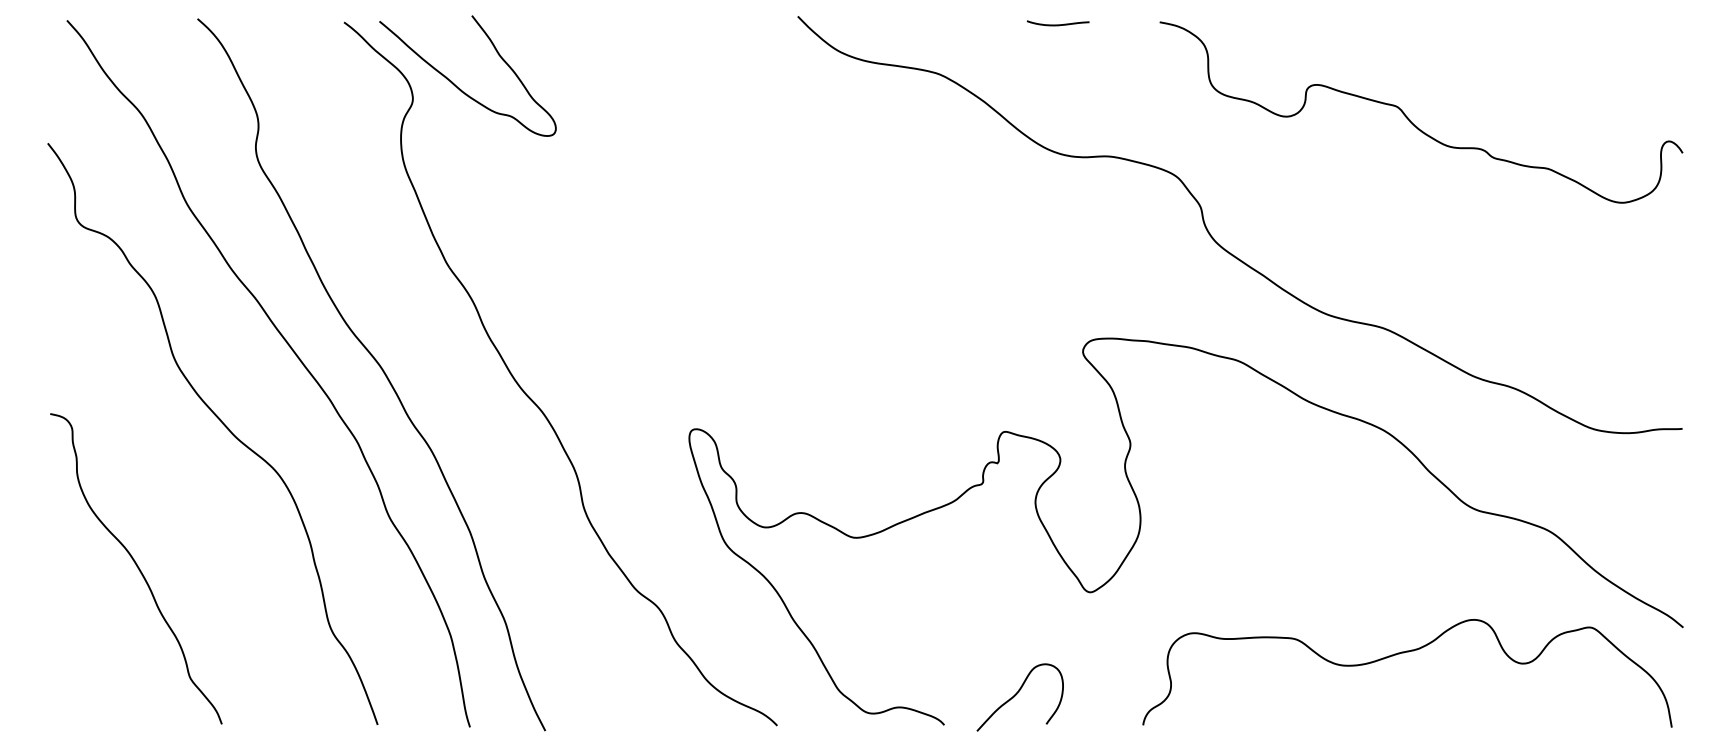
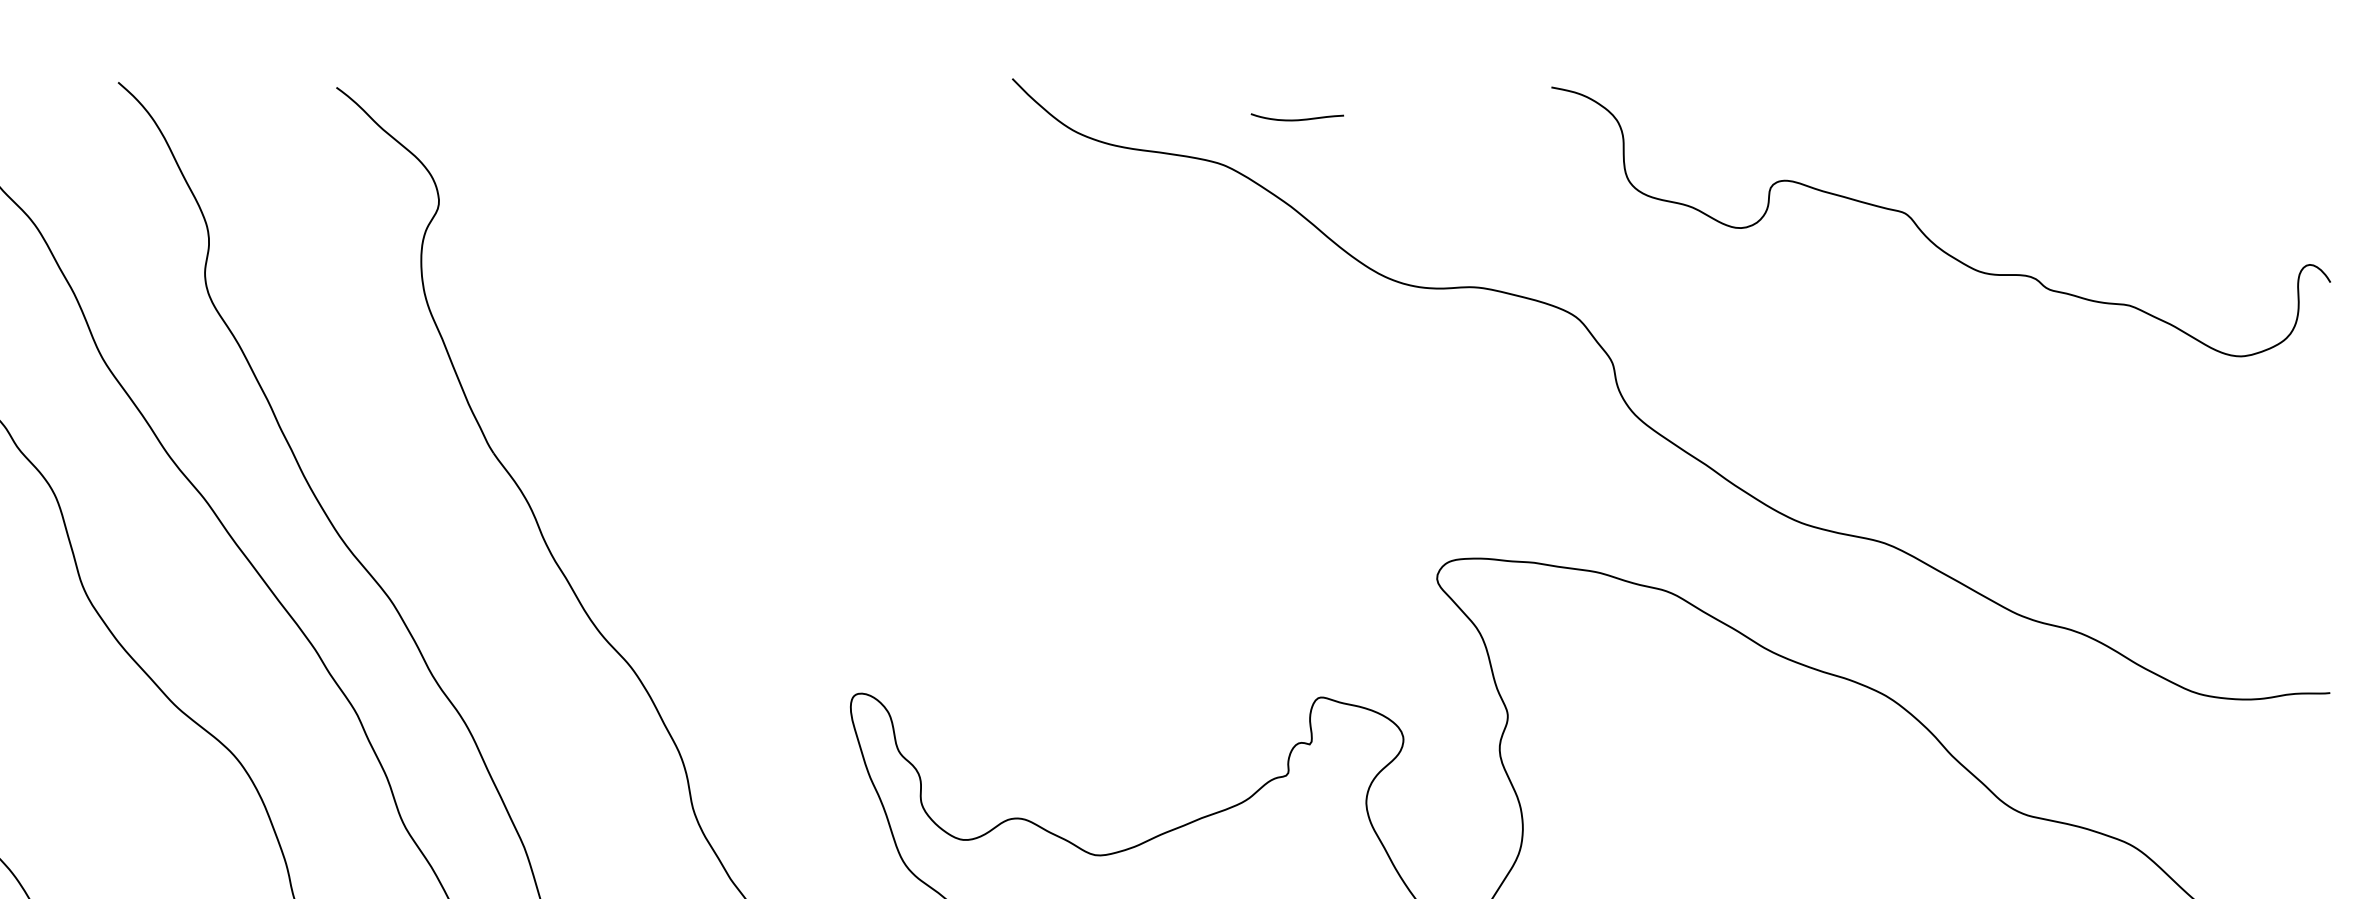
curve: (1057, 24) -> (1296, 119), moved
curve: (460, 88) -> (509, 186), removed

